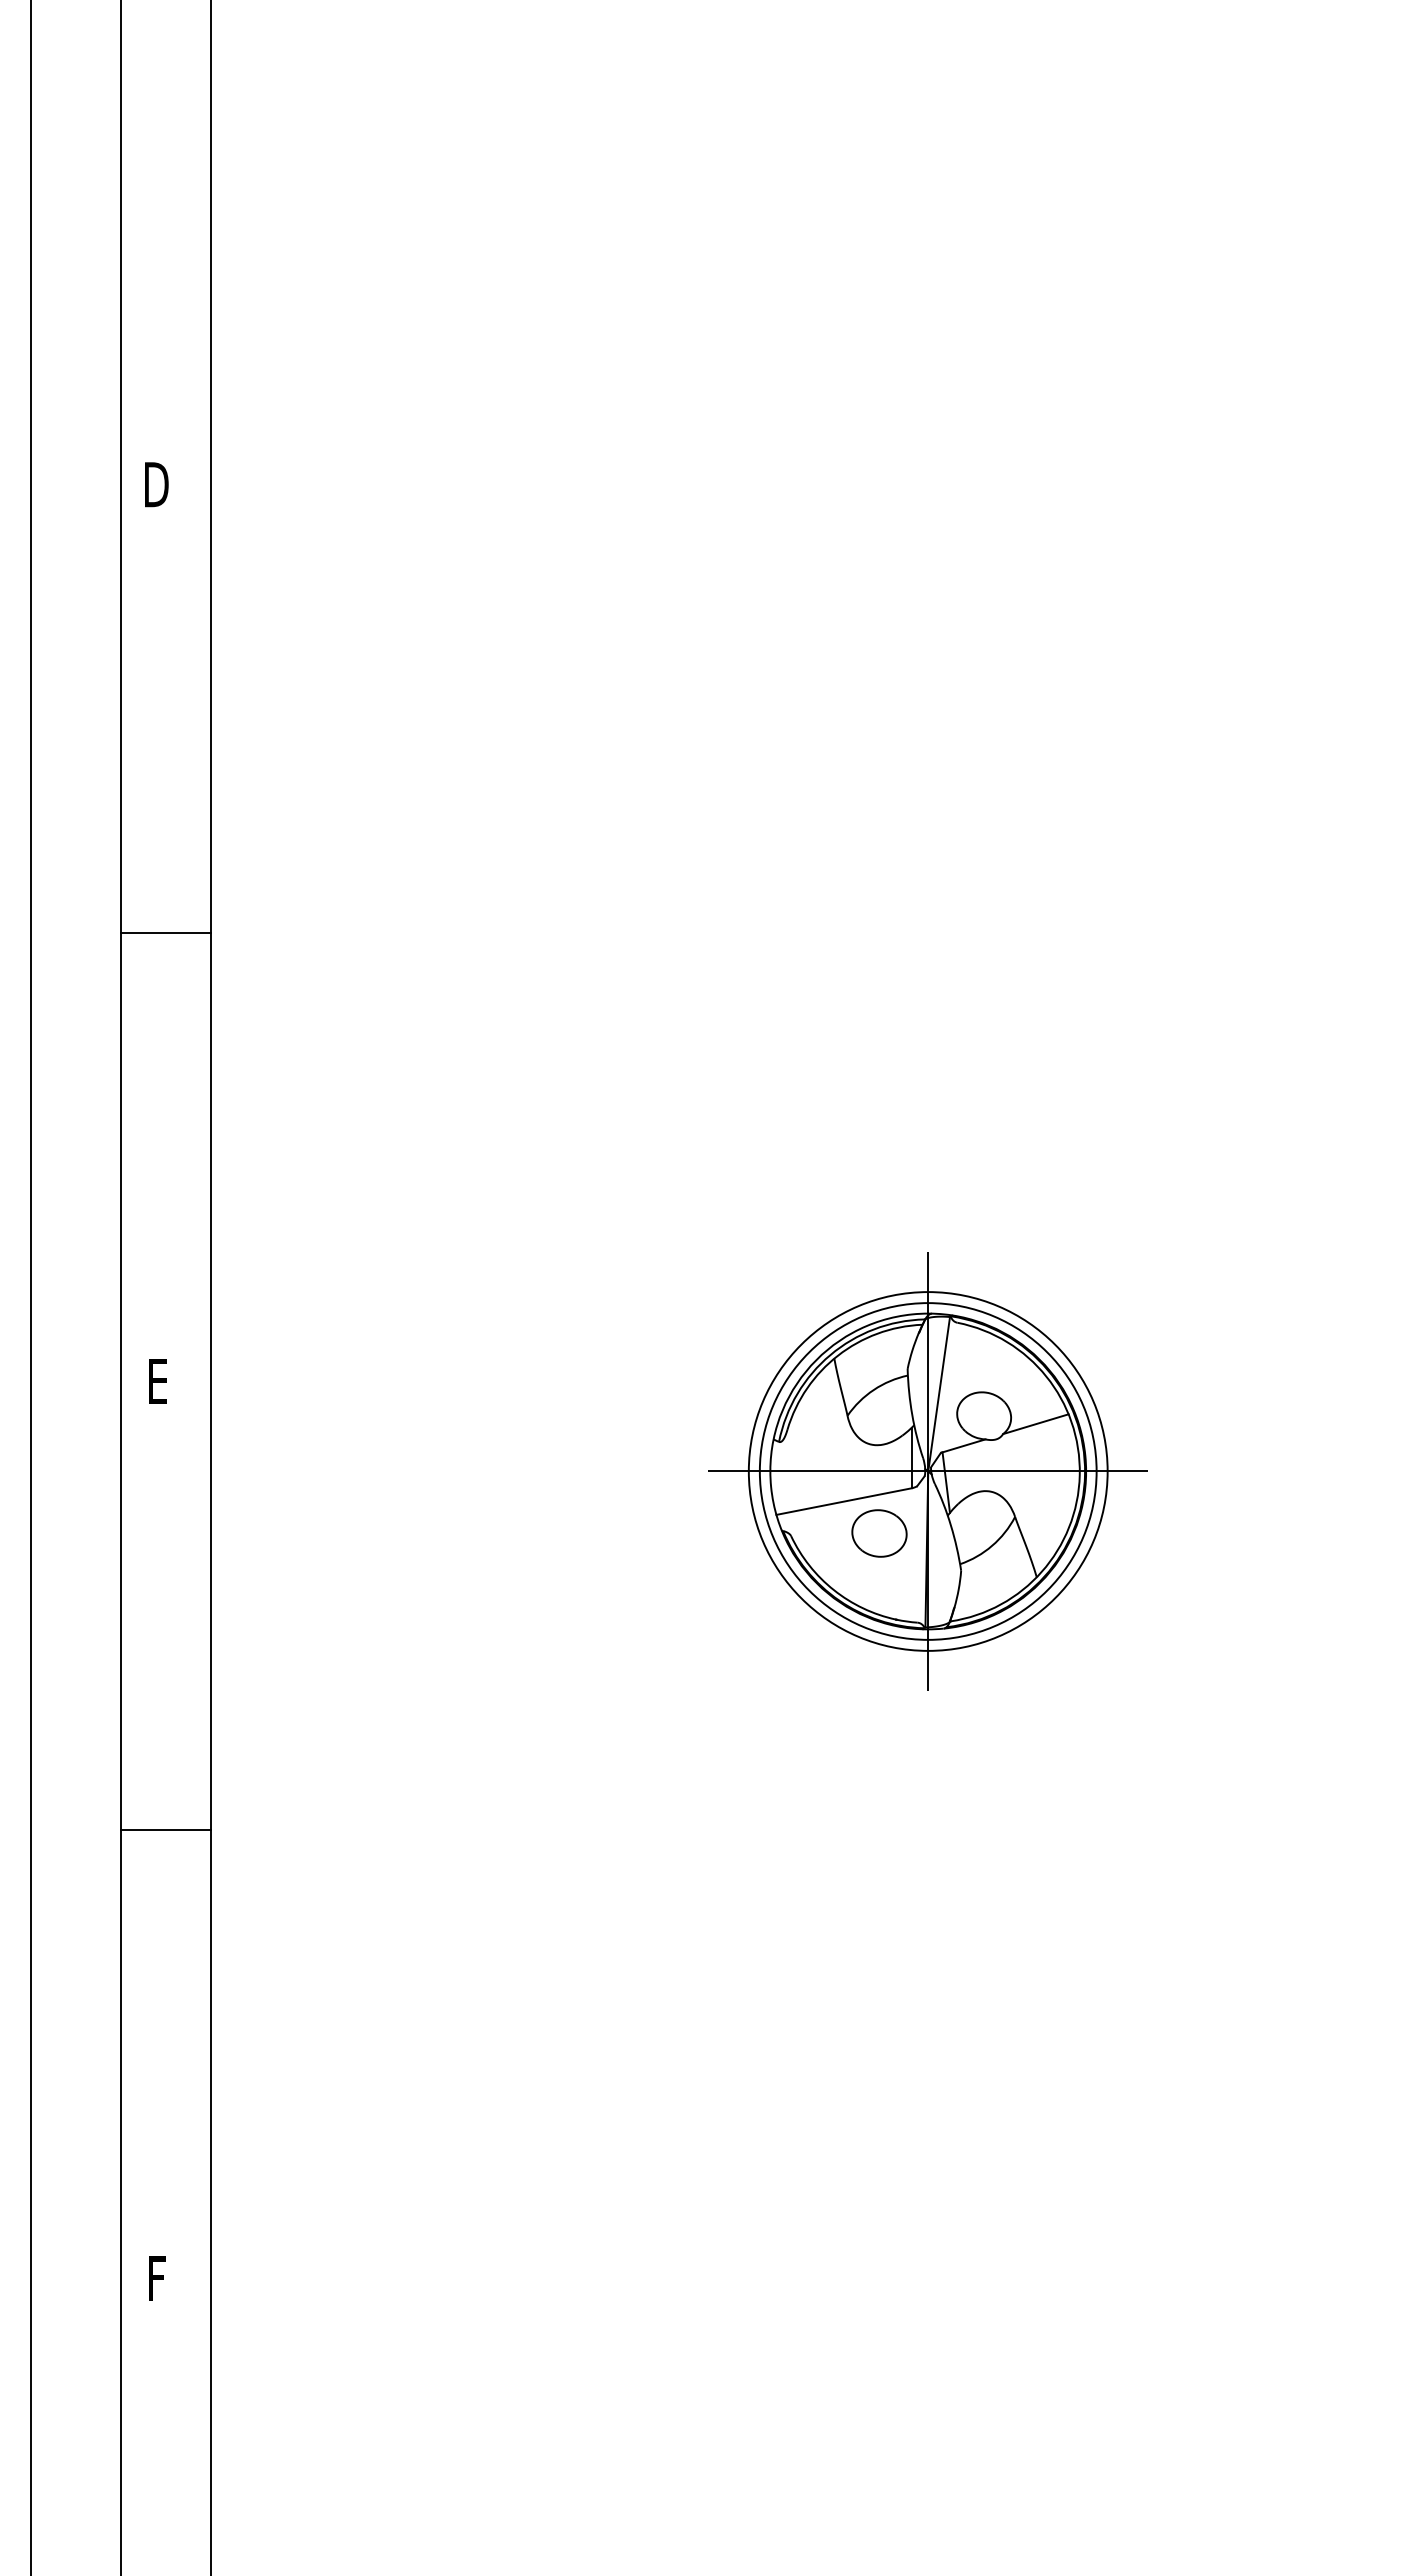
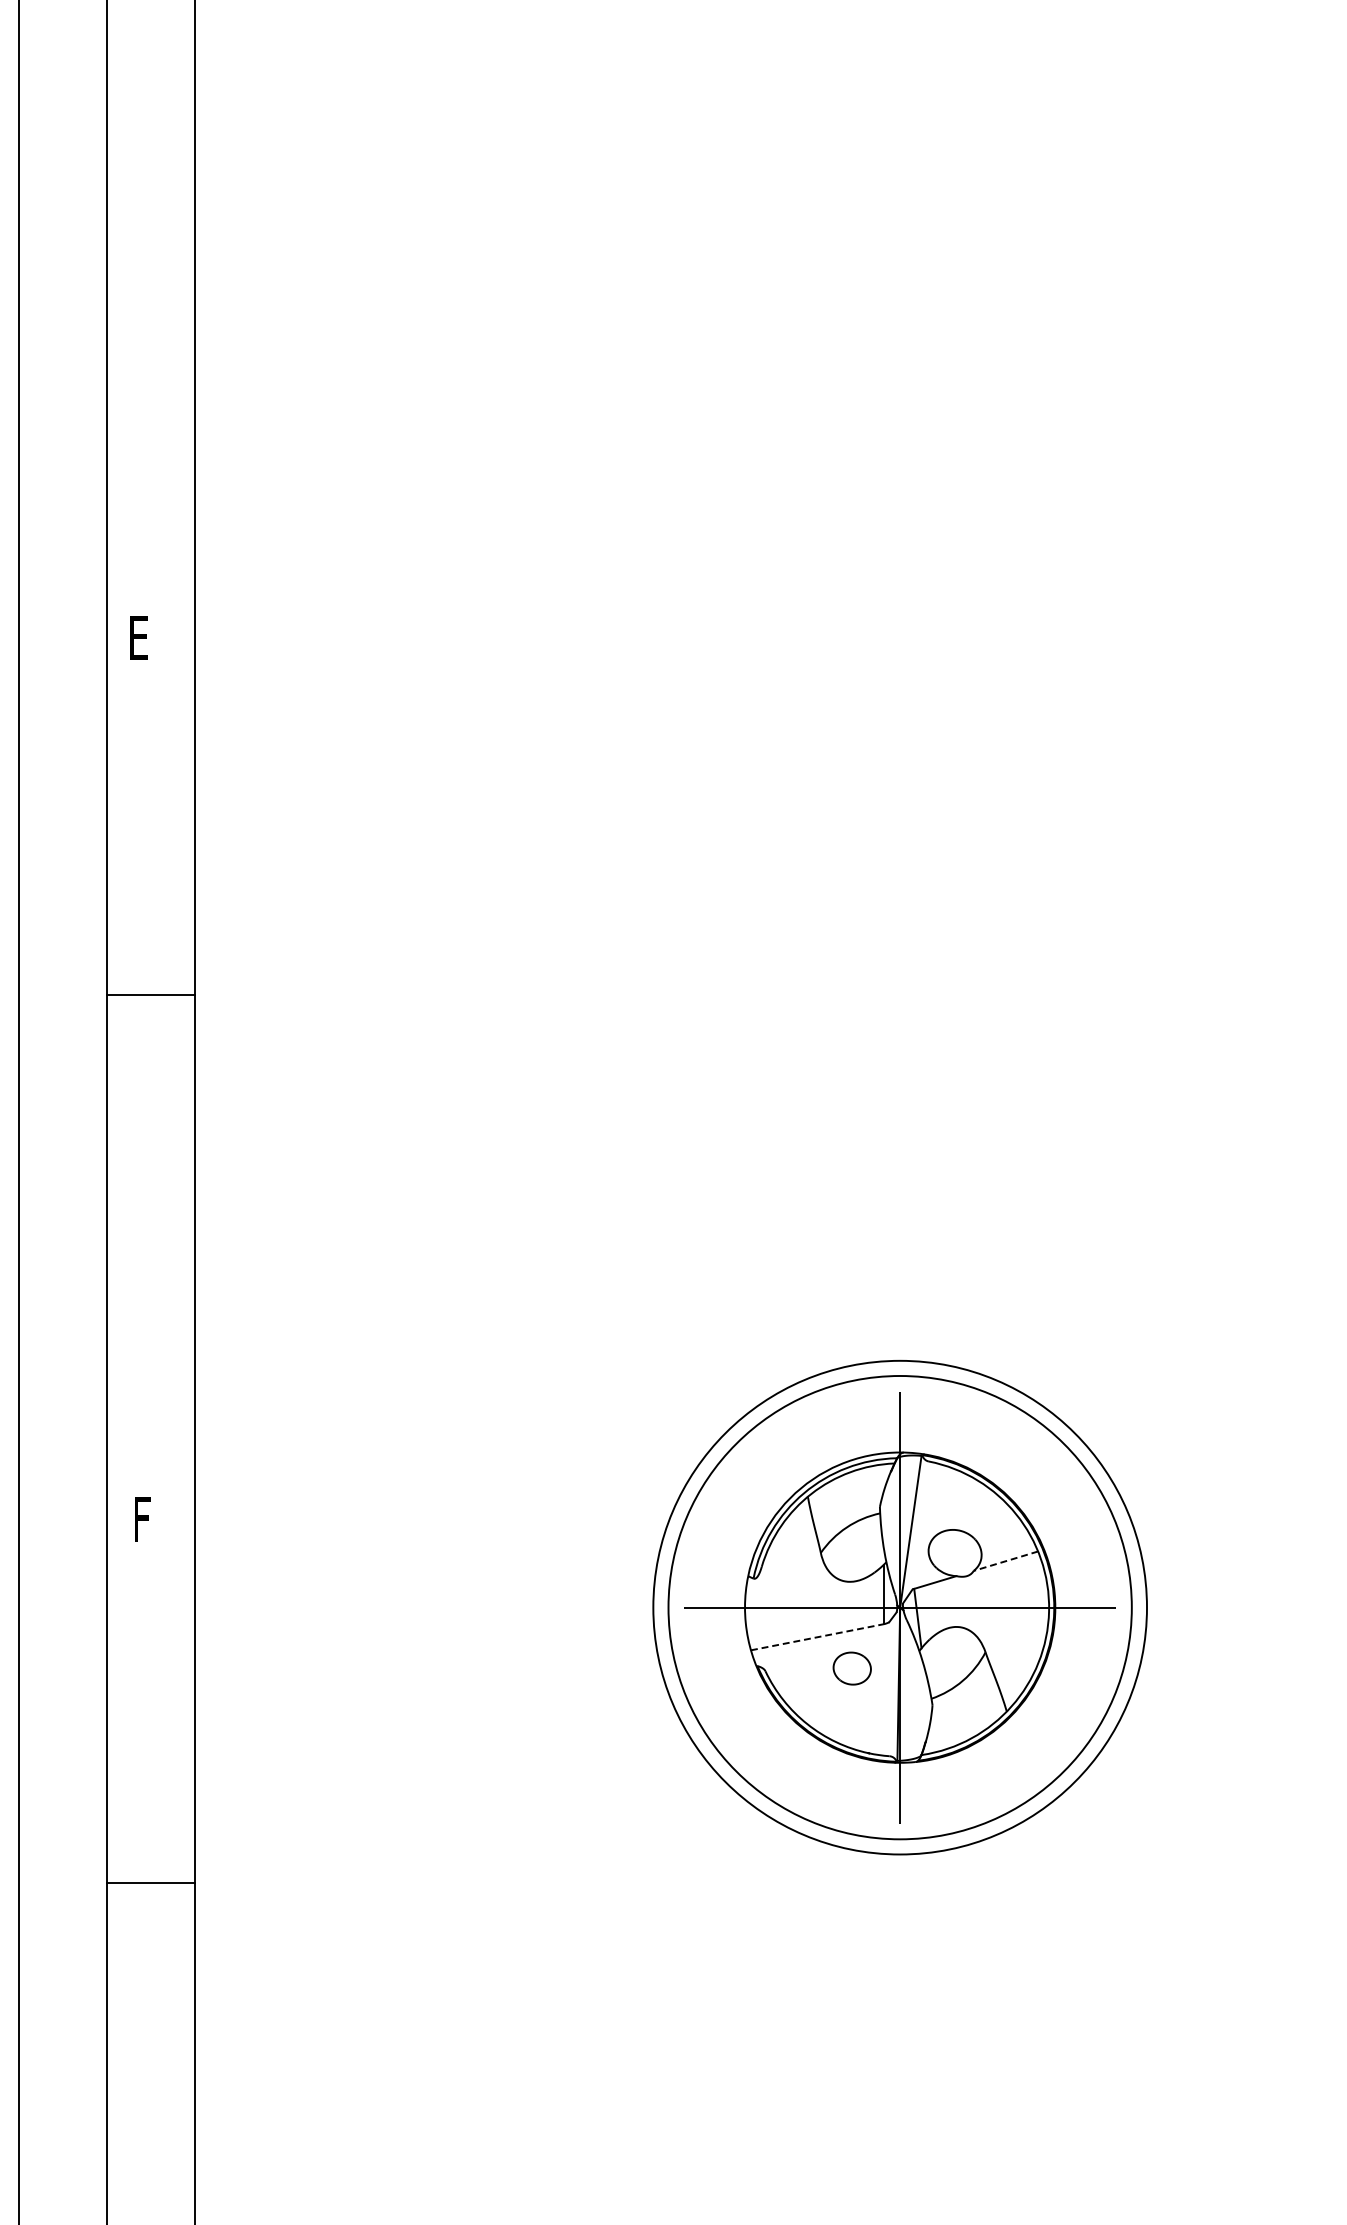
text: (156, 484) -> (141, 637), D -> E
line: (165, 933) -> (150, 995), moved
text: (159, 1381) -> (144, 1519), E -> F
line: (1035, 1424) -> (1005, 1561), solid -> dashed
circle: (927, 1471) -> (899, 1607), size x1.4
circle: (927, 1471) -> (899, 1607), size x1.4
line: (844, 1501) -> (817, 1637), solid -> dashed
part: (879, 1533) -> (852, 1668), size x0.7
line: (165, 1830) -> (150, 1882), moved

